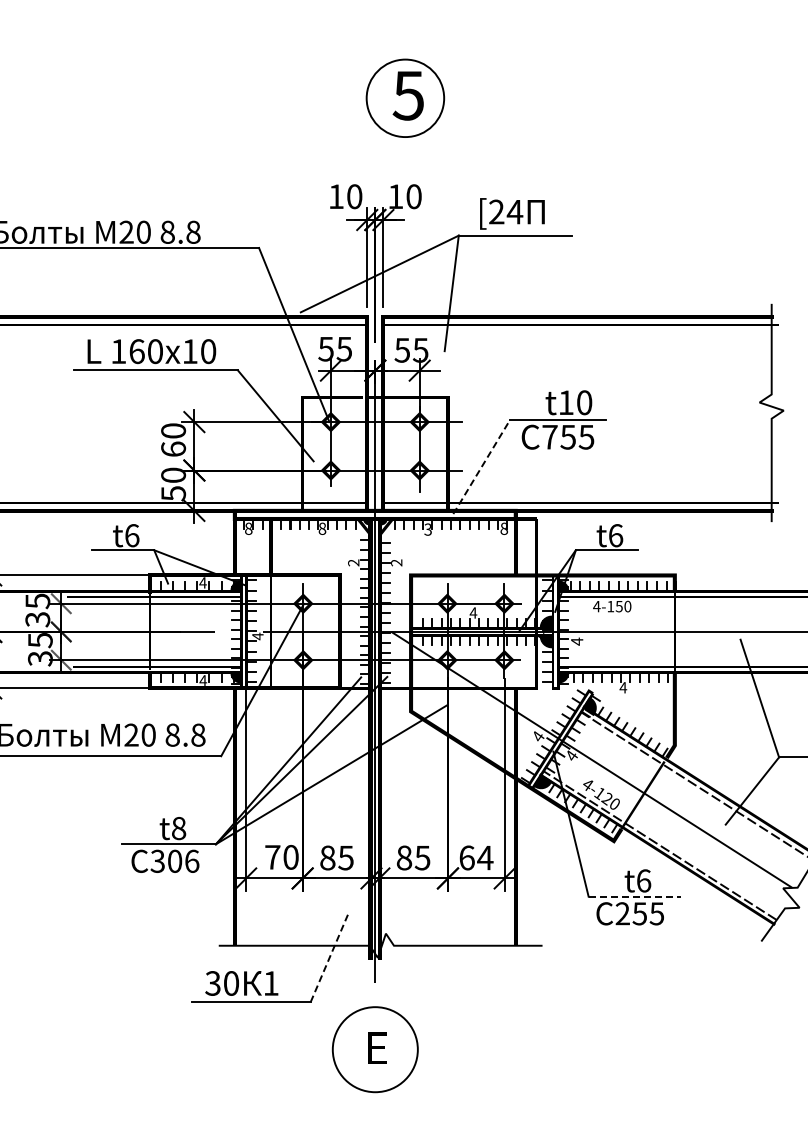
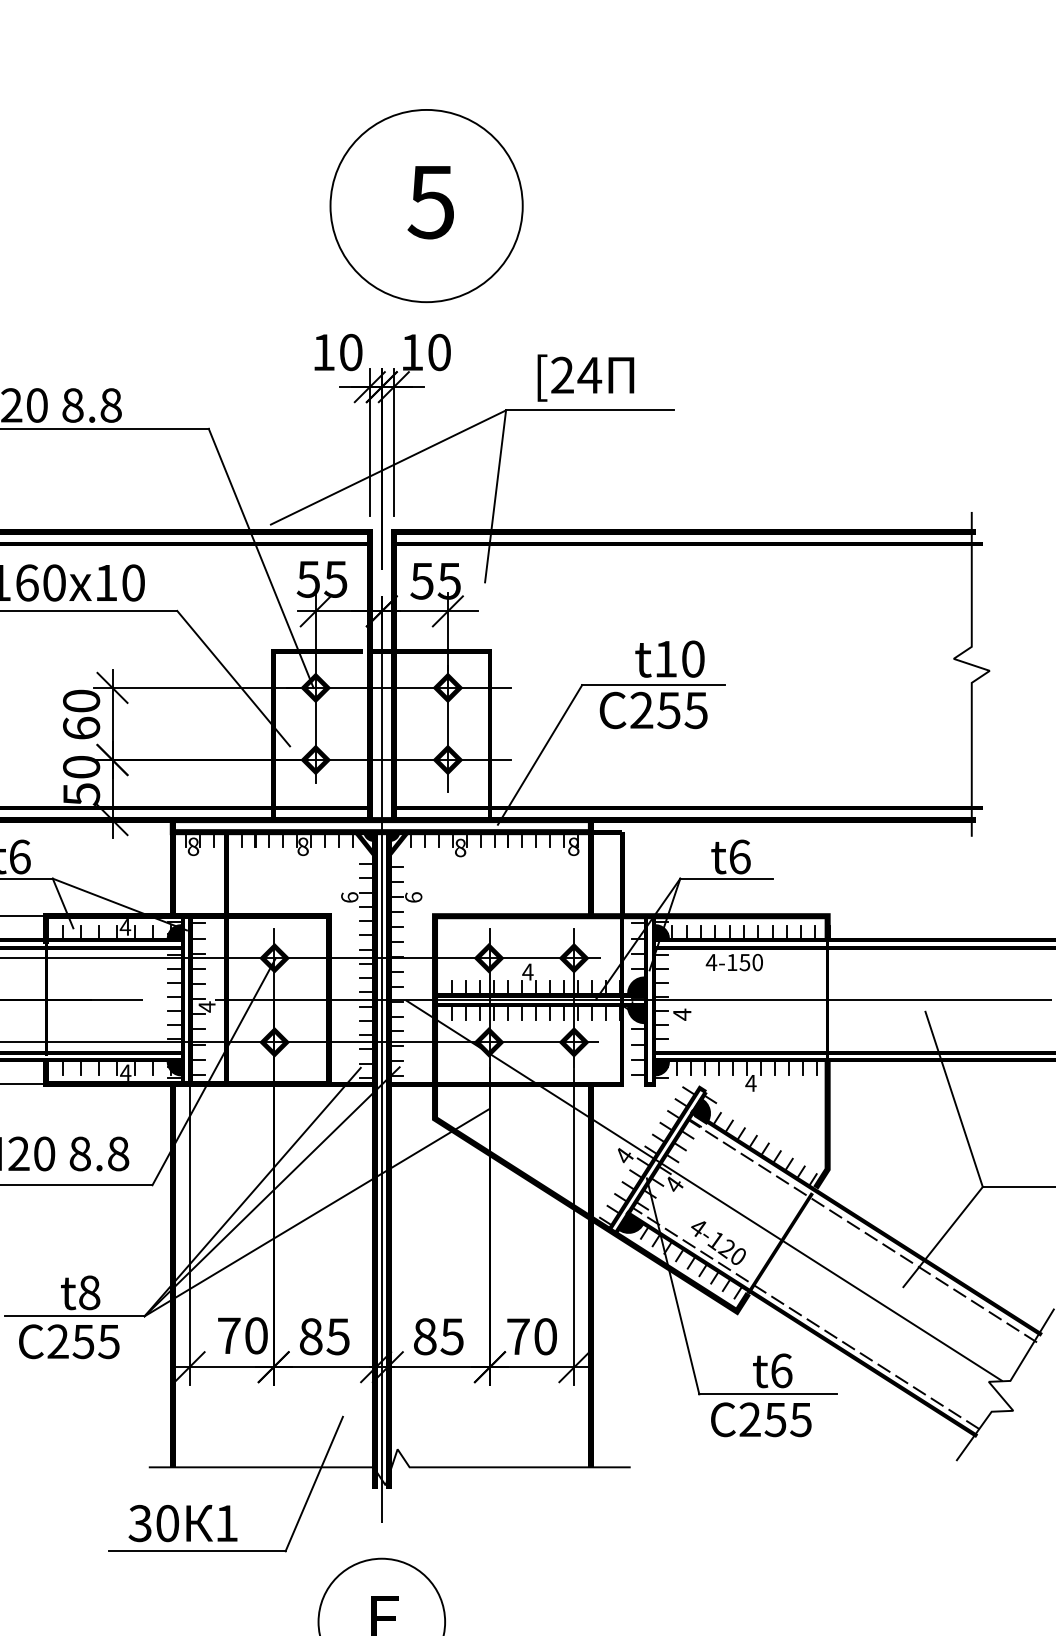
circle: (405, 97) -> (426, 204), size x1.67
text: (549, 436) -> (641, 709), 755 -> 255
line: (481, 467) -> (539, 755), dashed -> solid
text: (427, 529) -> (459, 847), 3 -> 8
text: (353, 562) -> (349, 896), 2 -> 6
text: (396, 562) -> (413, 896), 2 -> 6
text: (476, 857) -> (532, 1335), 64 -> 70
text: (174, 860) -> (82, 1340), 306 -> 255
line: (635, 896) -> (769, 1394), dashed -> solid
line: (330, 956) -> (315, 1483), dashed -> solid

